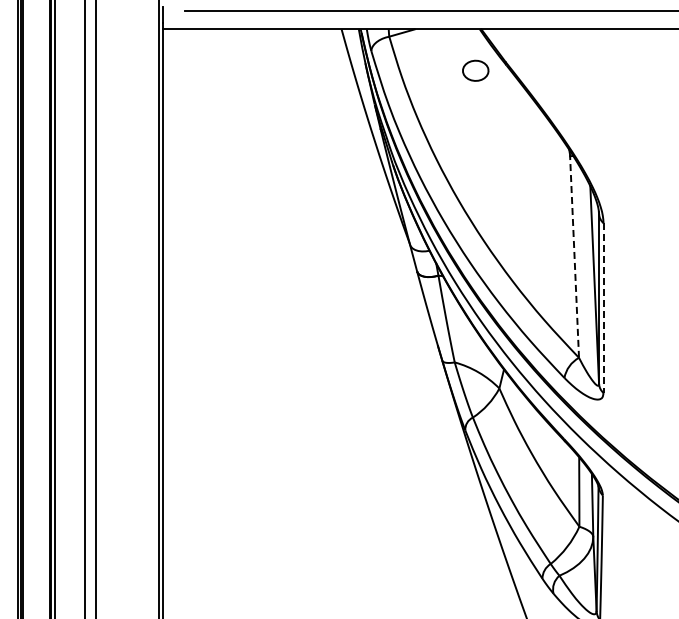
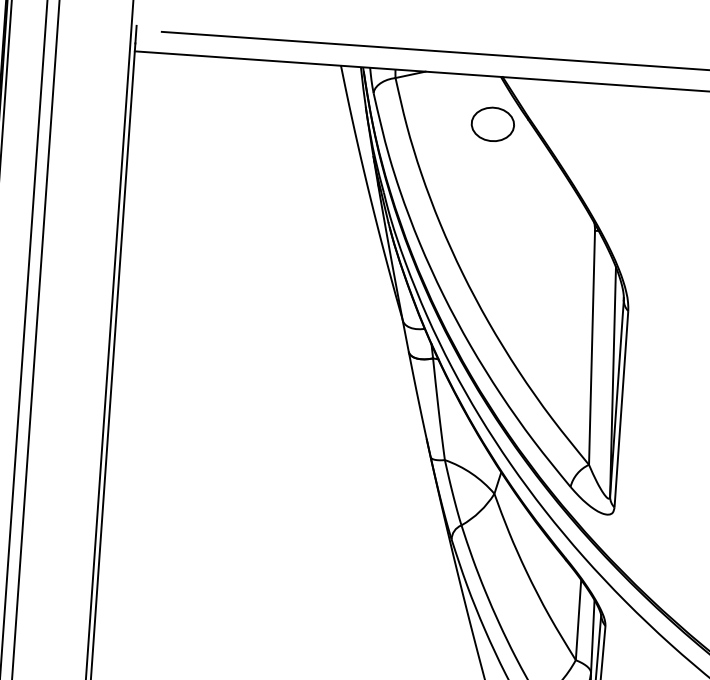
part: (475, 70) -> (492, 124), size x1.43
line: (574, 257) -> (591, 348), dashed -> solid
line: (603, 308) -> (621, 409), dashed -> solid

